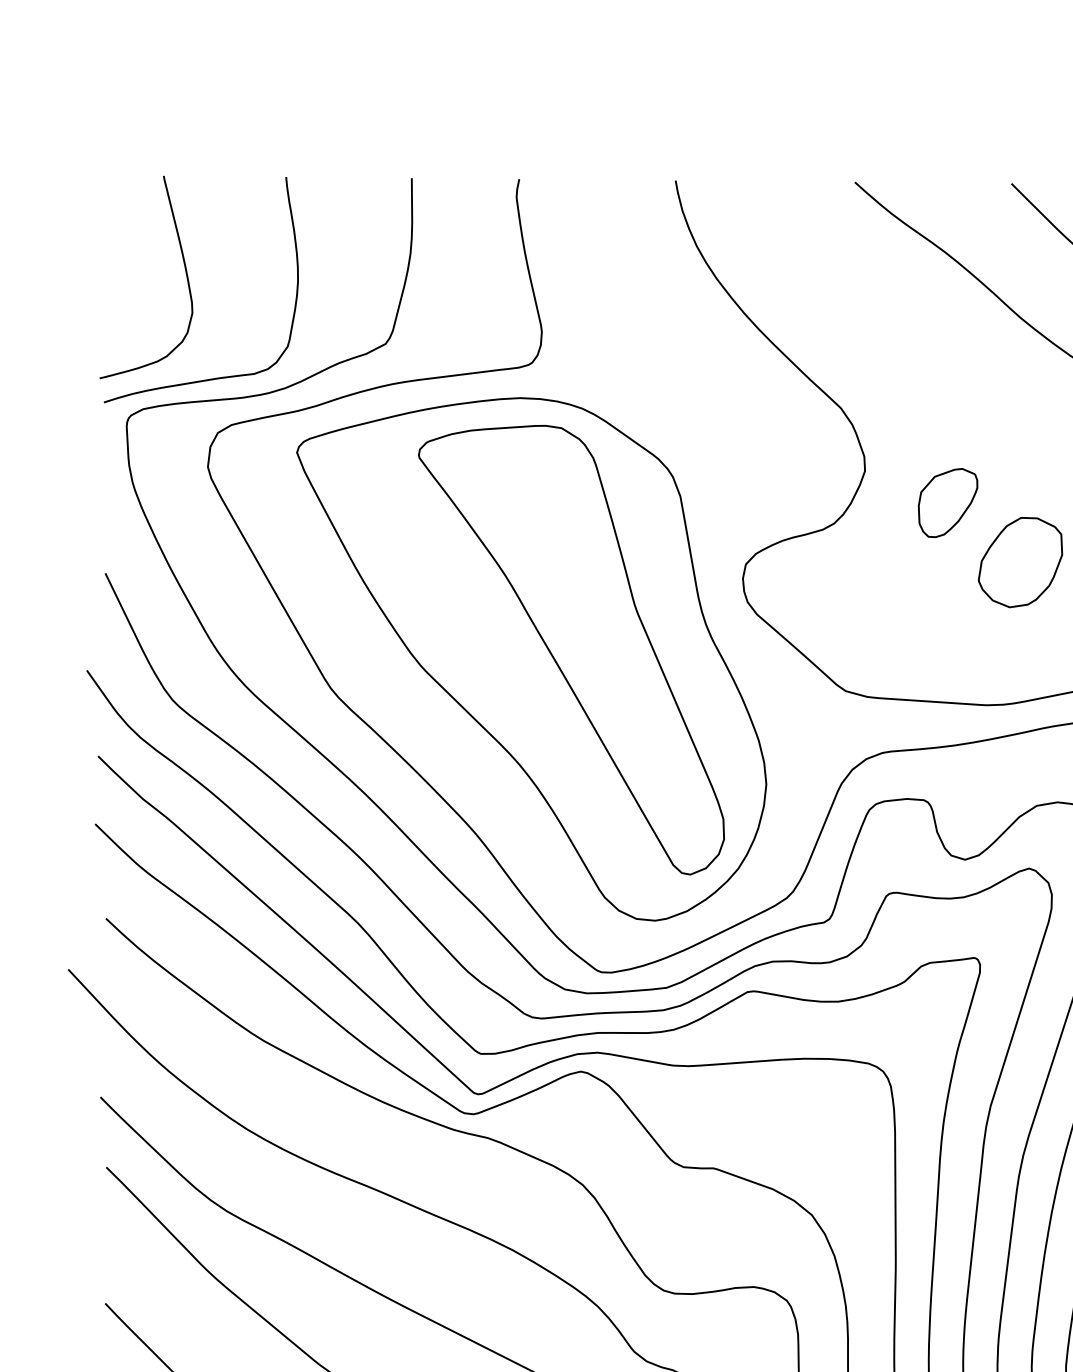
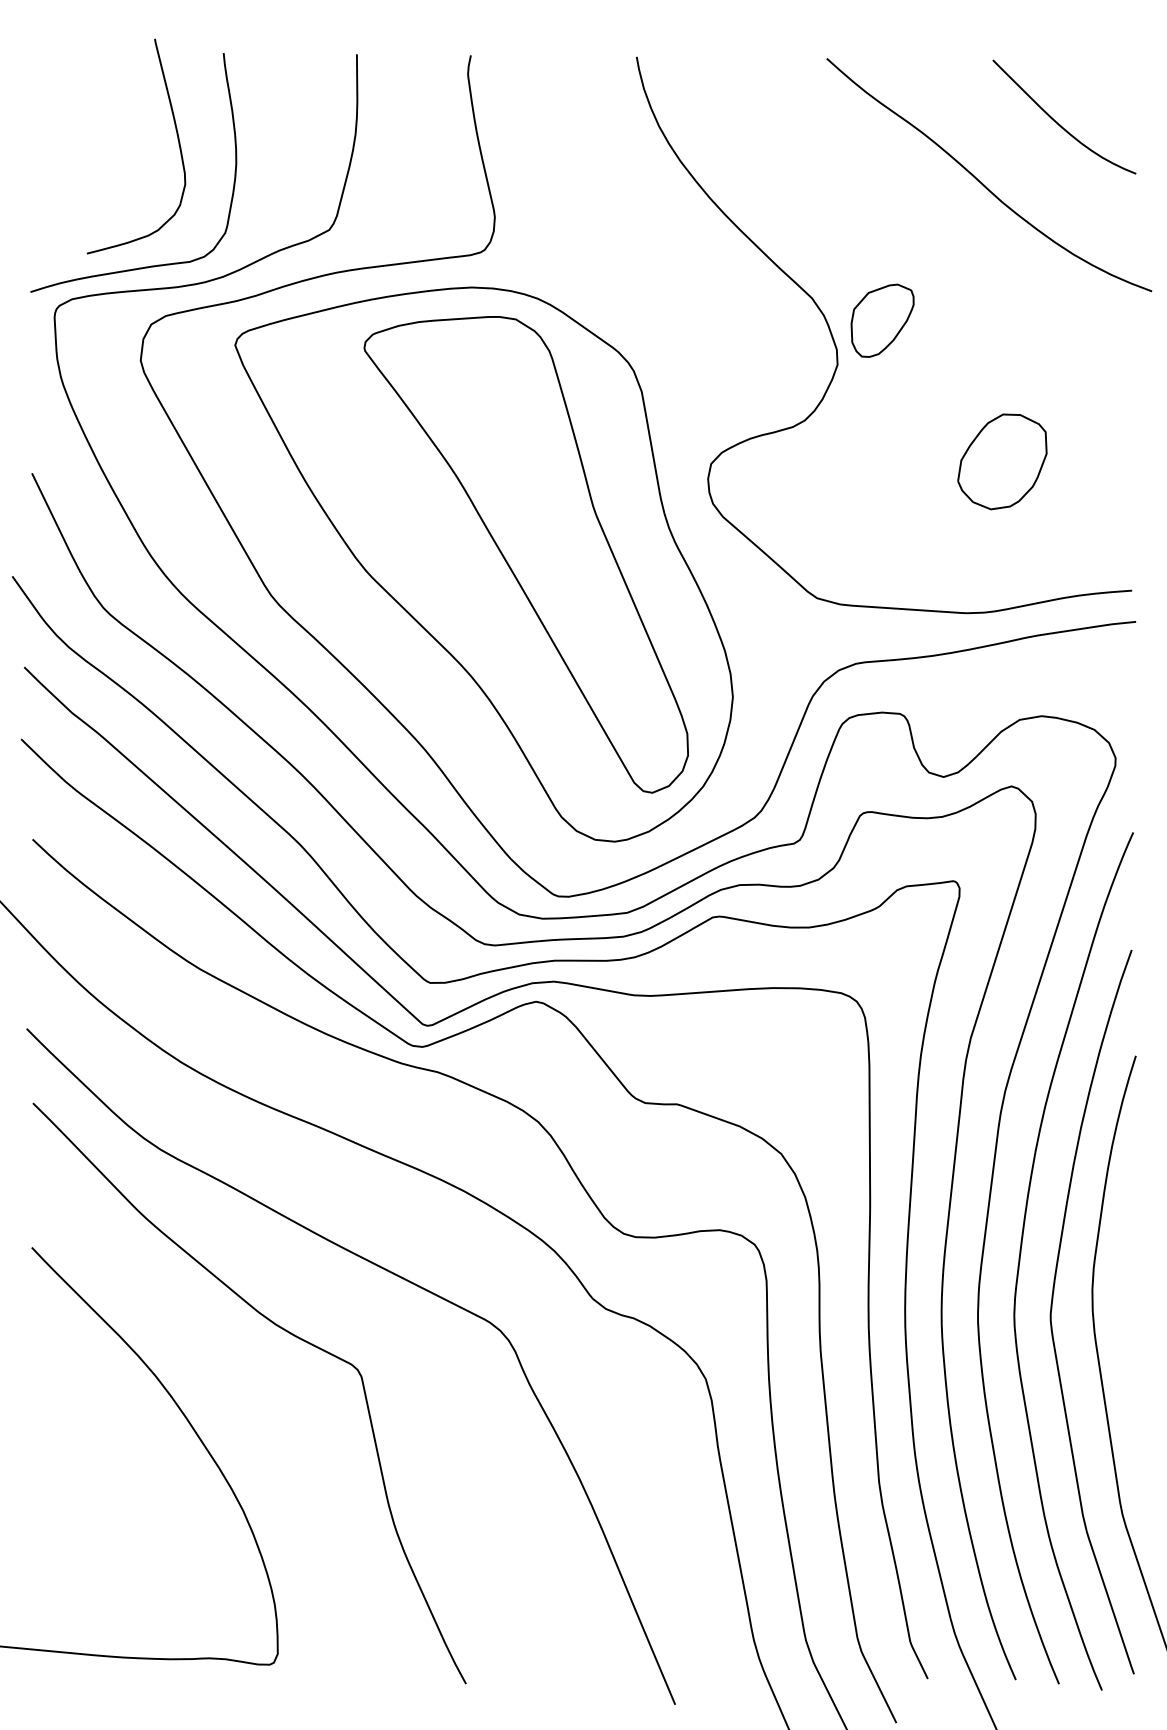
curve: (185, 270) -> (177, 139), moved
part: (947, 502) -> (882, 320), moved

